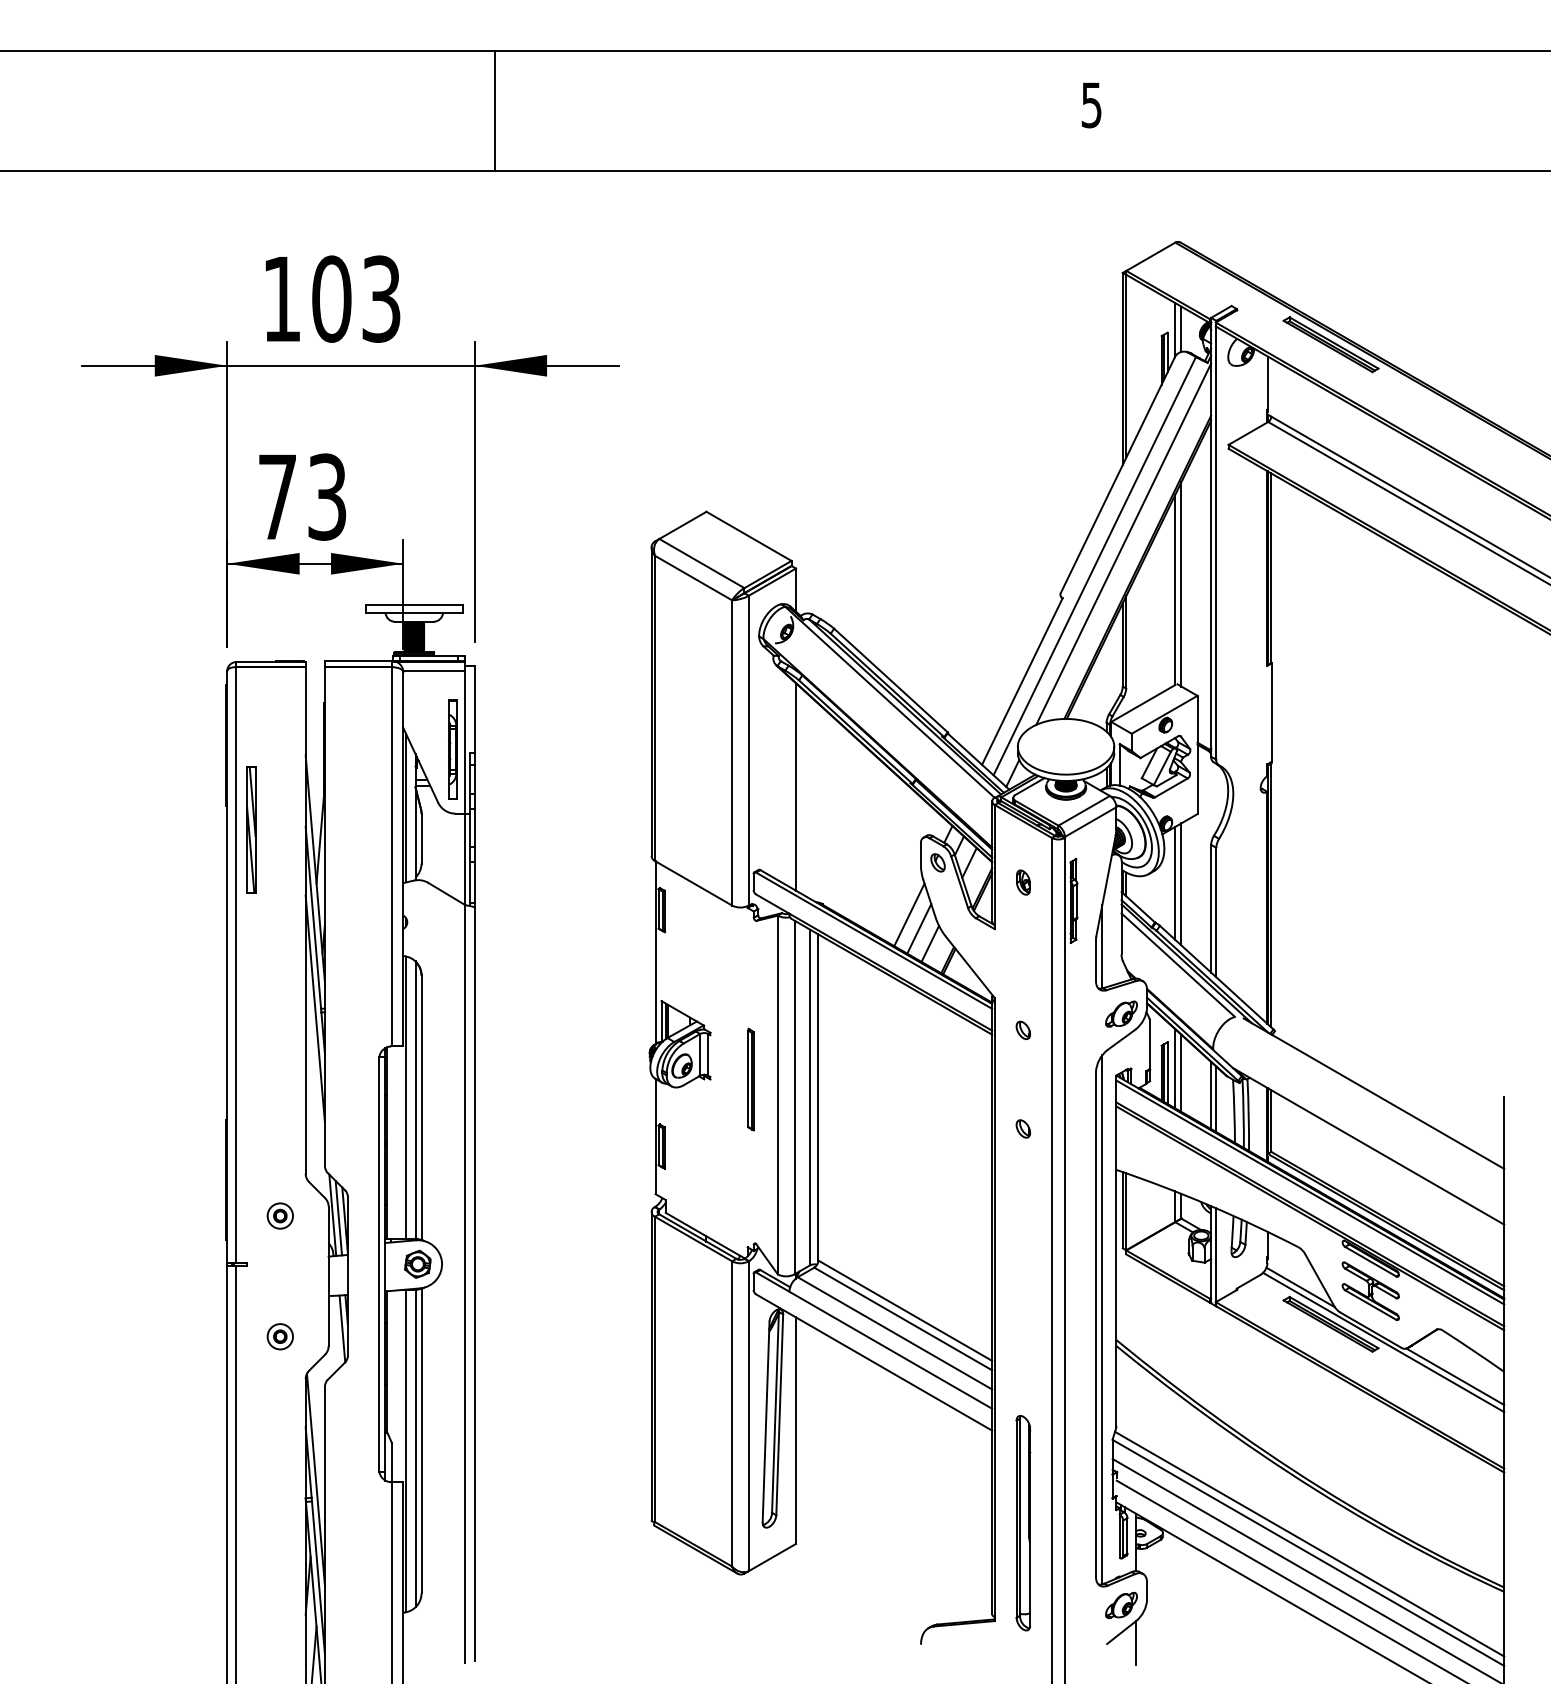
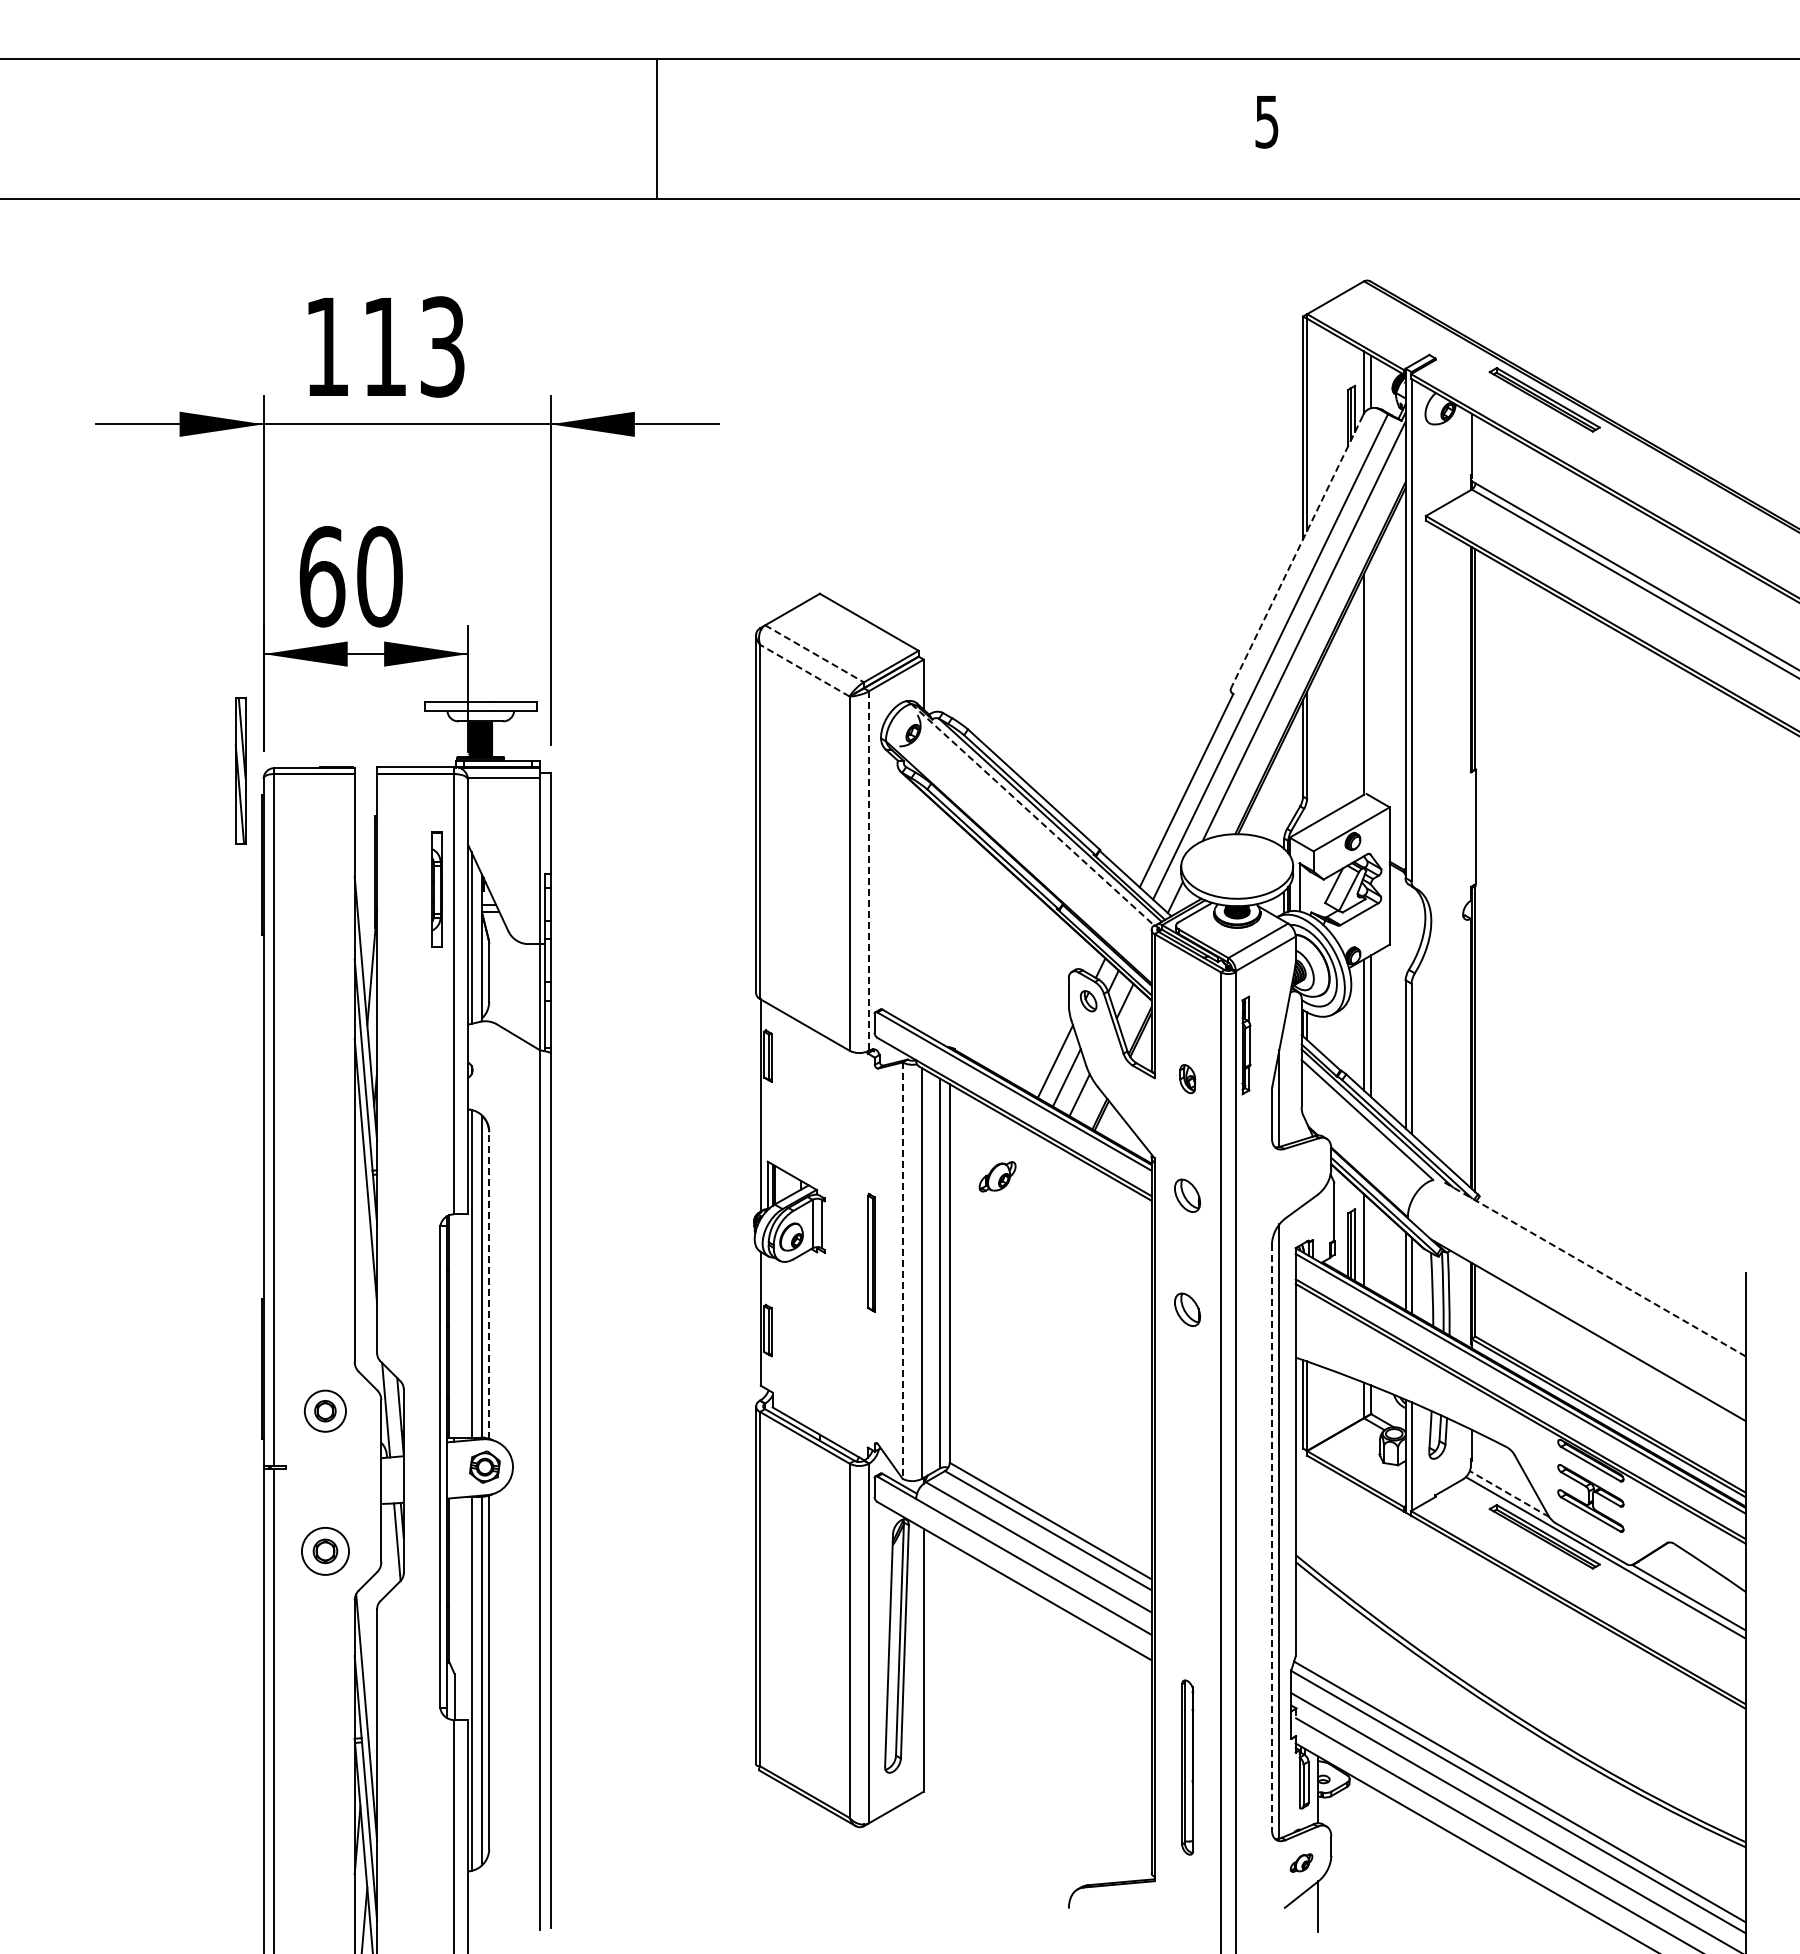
line: (495, 110) -> (656, 128), moved
text: (331, 298) -> (384, 346), 103 -> 113
line: (1117, 476) -> (1296, 552), solid -> dashed
text: (302, 496) -> (350, 576), 73 -> 60
line: (702, 564) -> (815, 654), solid -> dashed
line: (693, 577) -> (804, 670), solid -> dashed
line: (1181, 583) -> (1371, 677), removed
line: (890, 702) -> (1033, 815), solid -> dashed
part: (452, 749) -> (436, 889), moved
line: (749, 750) -> (869, 870), solid -> dashed
line: (795, 786) -> (923, 912), removed
part: (251, 829) -> (240, 770), moved
part: (1023, 882) -> (1187, 1079), moved
part: (1121, 1013) -> (997, 1176), moved
part: (1023, 1030) -> (1187, 1195), size x1.6
line: (1181, 1073) -> (1371, 1245), removed
line: (1373, 1094) -> (1594, 1269), solid -> dashed
line: (777, 1095) -> (902, 1271), solid -> dashed
line: (421, 1106) -> (489, 1284), solid -> dashed
part: (1023, 1129) -> (1187, 1310), size x1.6
part: (279, 1215) -> (324, 1410), size x1.4
line: (338, 1218) -> (392, 1413), removed
line: (1300, 1287) -> (1509, 1494), solid -> dashed
line: (1095, 1324) -> (1271, 1537), solid -> dashed
part: (279, 1336) -> (324, 1550), size x1.6
part: (1023, 1523) -> (1187, 1767), size x0.7
part: (1121, 1604) -> (1301, 1862), size x0.6

